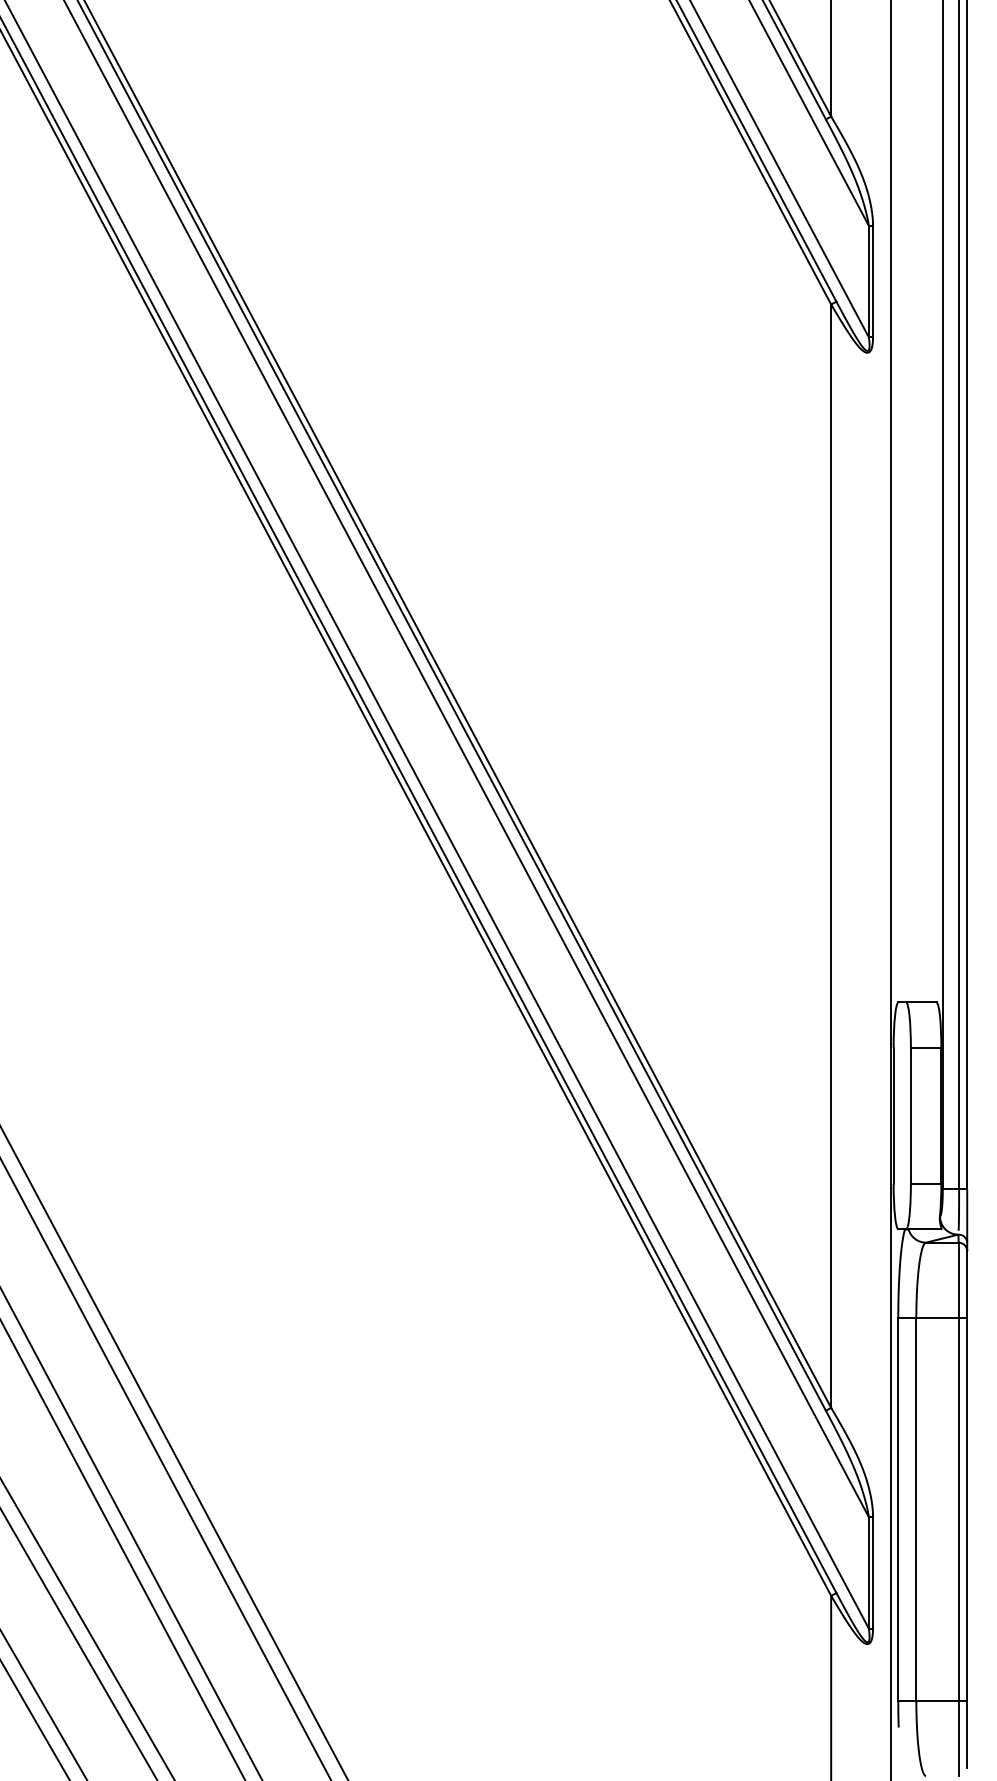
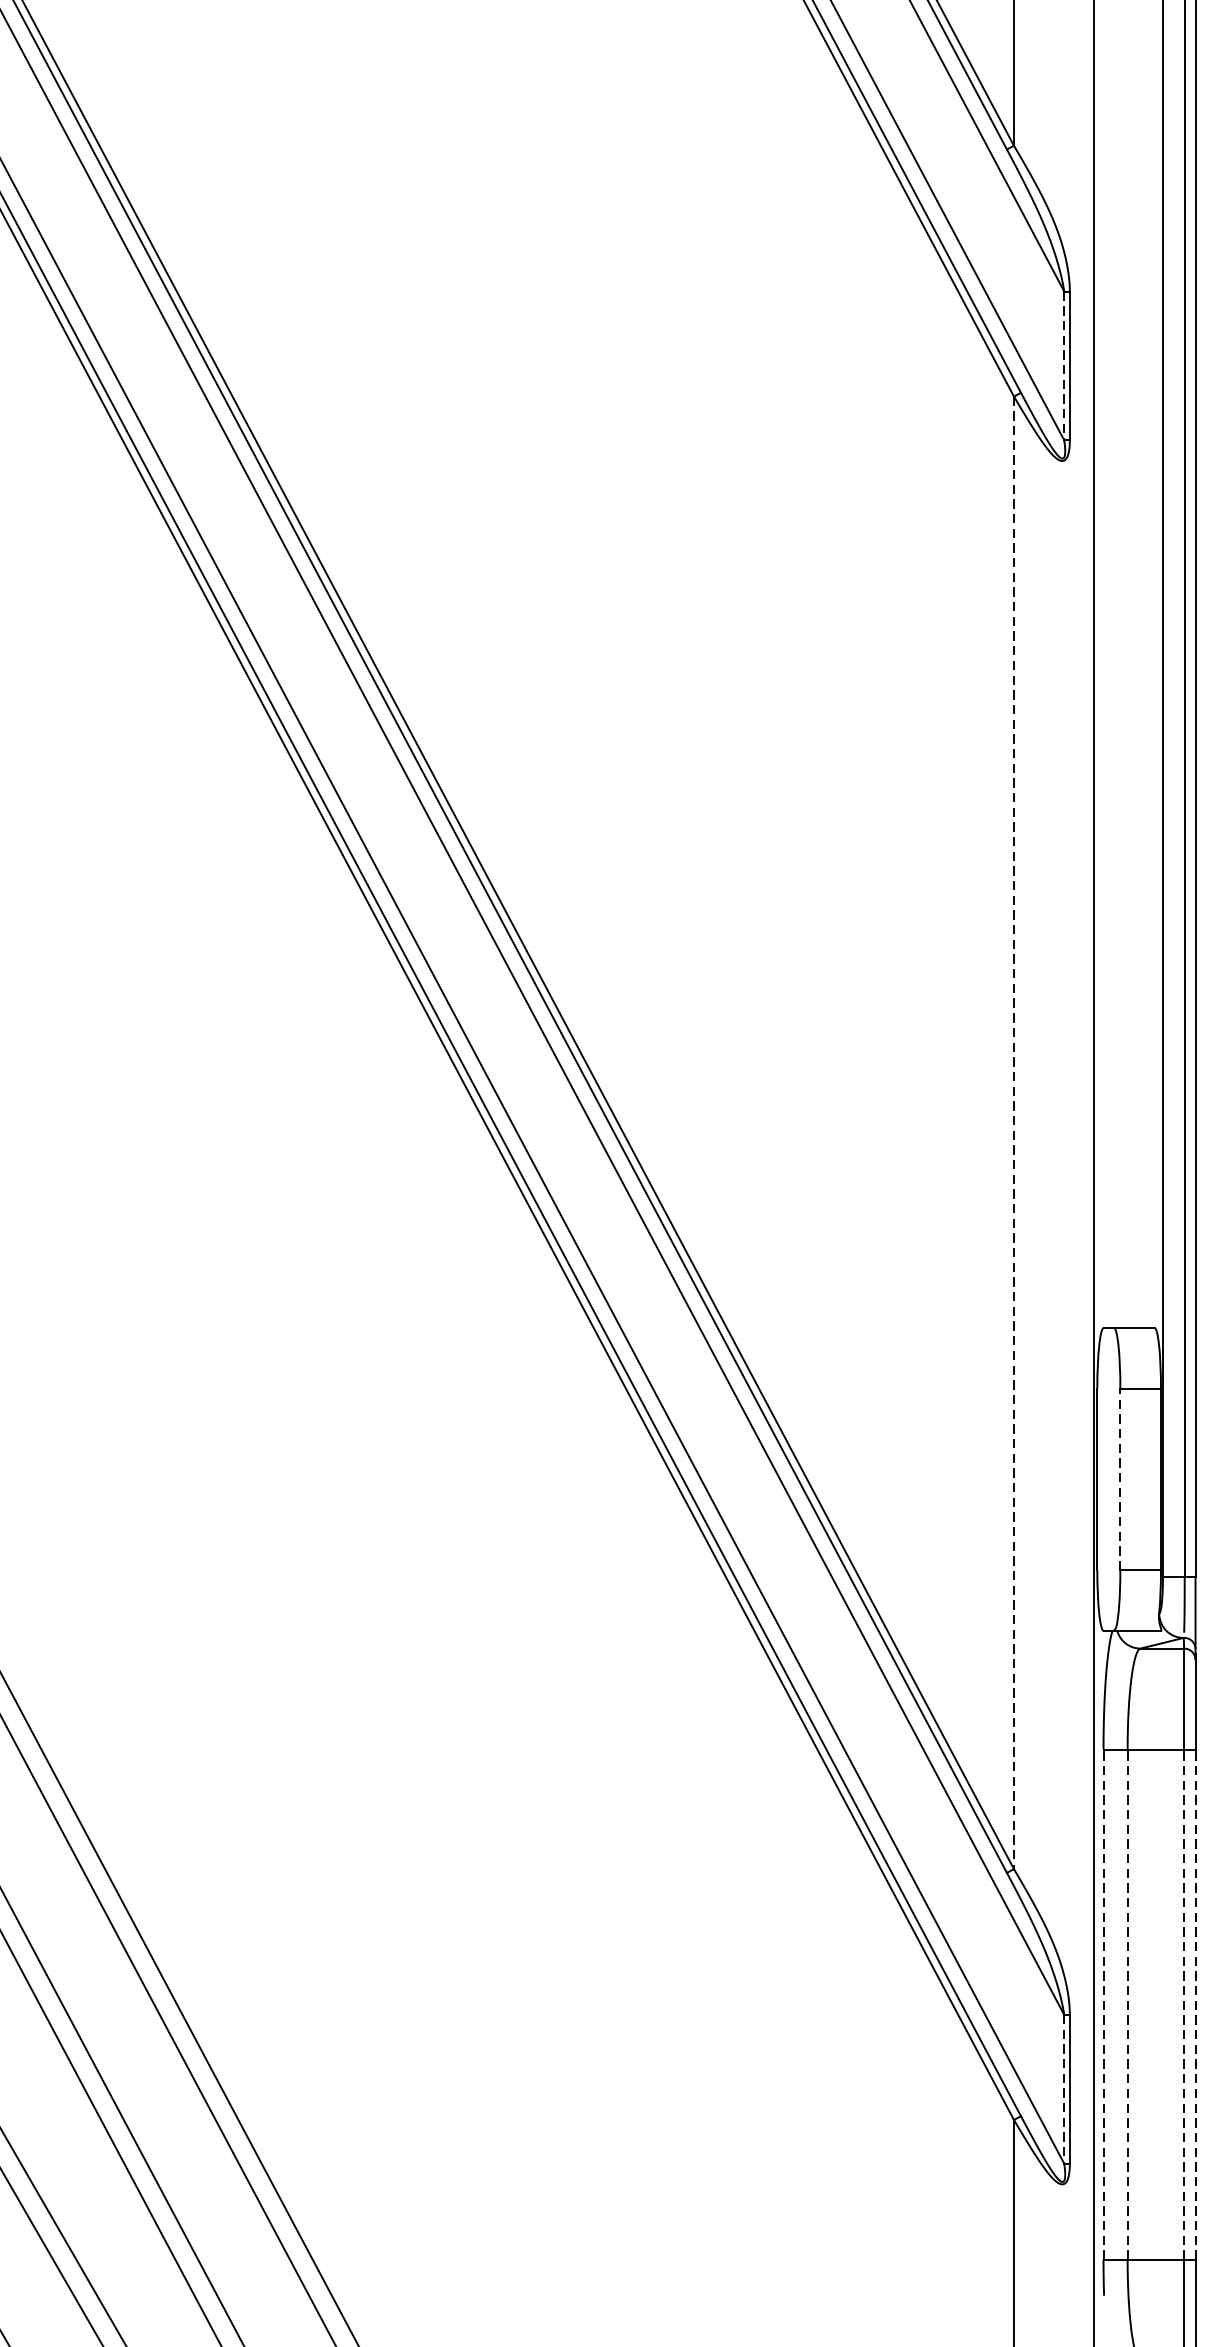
line: (868, 281) -> (1063, 365), solid -> dashed
line: (831, 856) -> (1014, 1133), solid -> dashed
line: (910, 1115) -> (1119, 1478), solid -> dashed
line: (898, 1508) -> (1103, 2003), solid -> dashed
line: (916, 1508) -> (1127, 2003), solid -> dashed
line: (958, 1508) -> (1183, 2003), solid -> dashed
line: (967, 1508) -> (1195, 2003), solid -> dashed
line: (868, 1572) -> (1063, 2088), solid -> dashed

